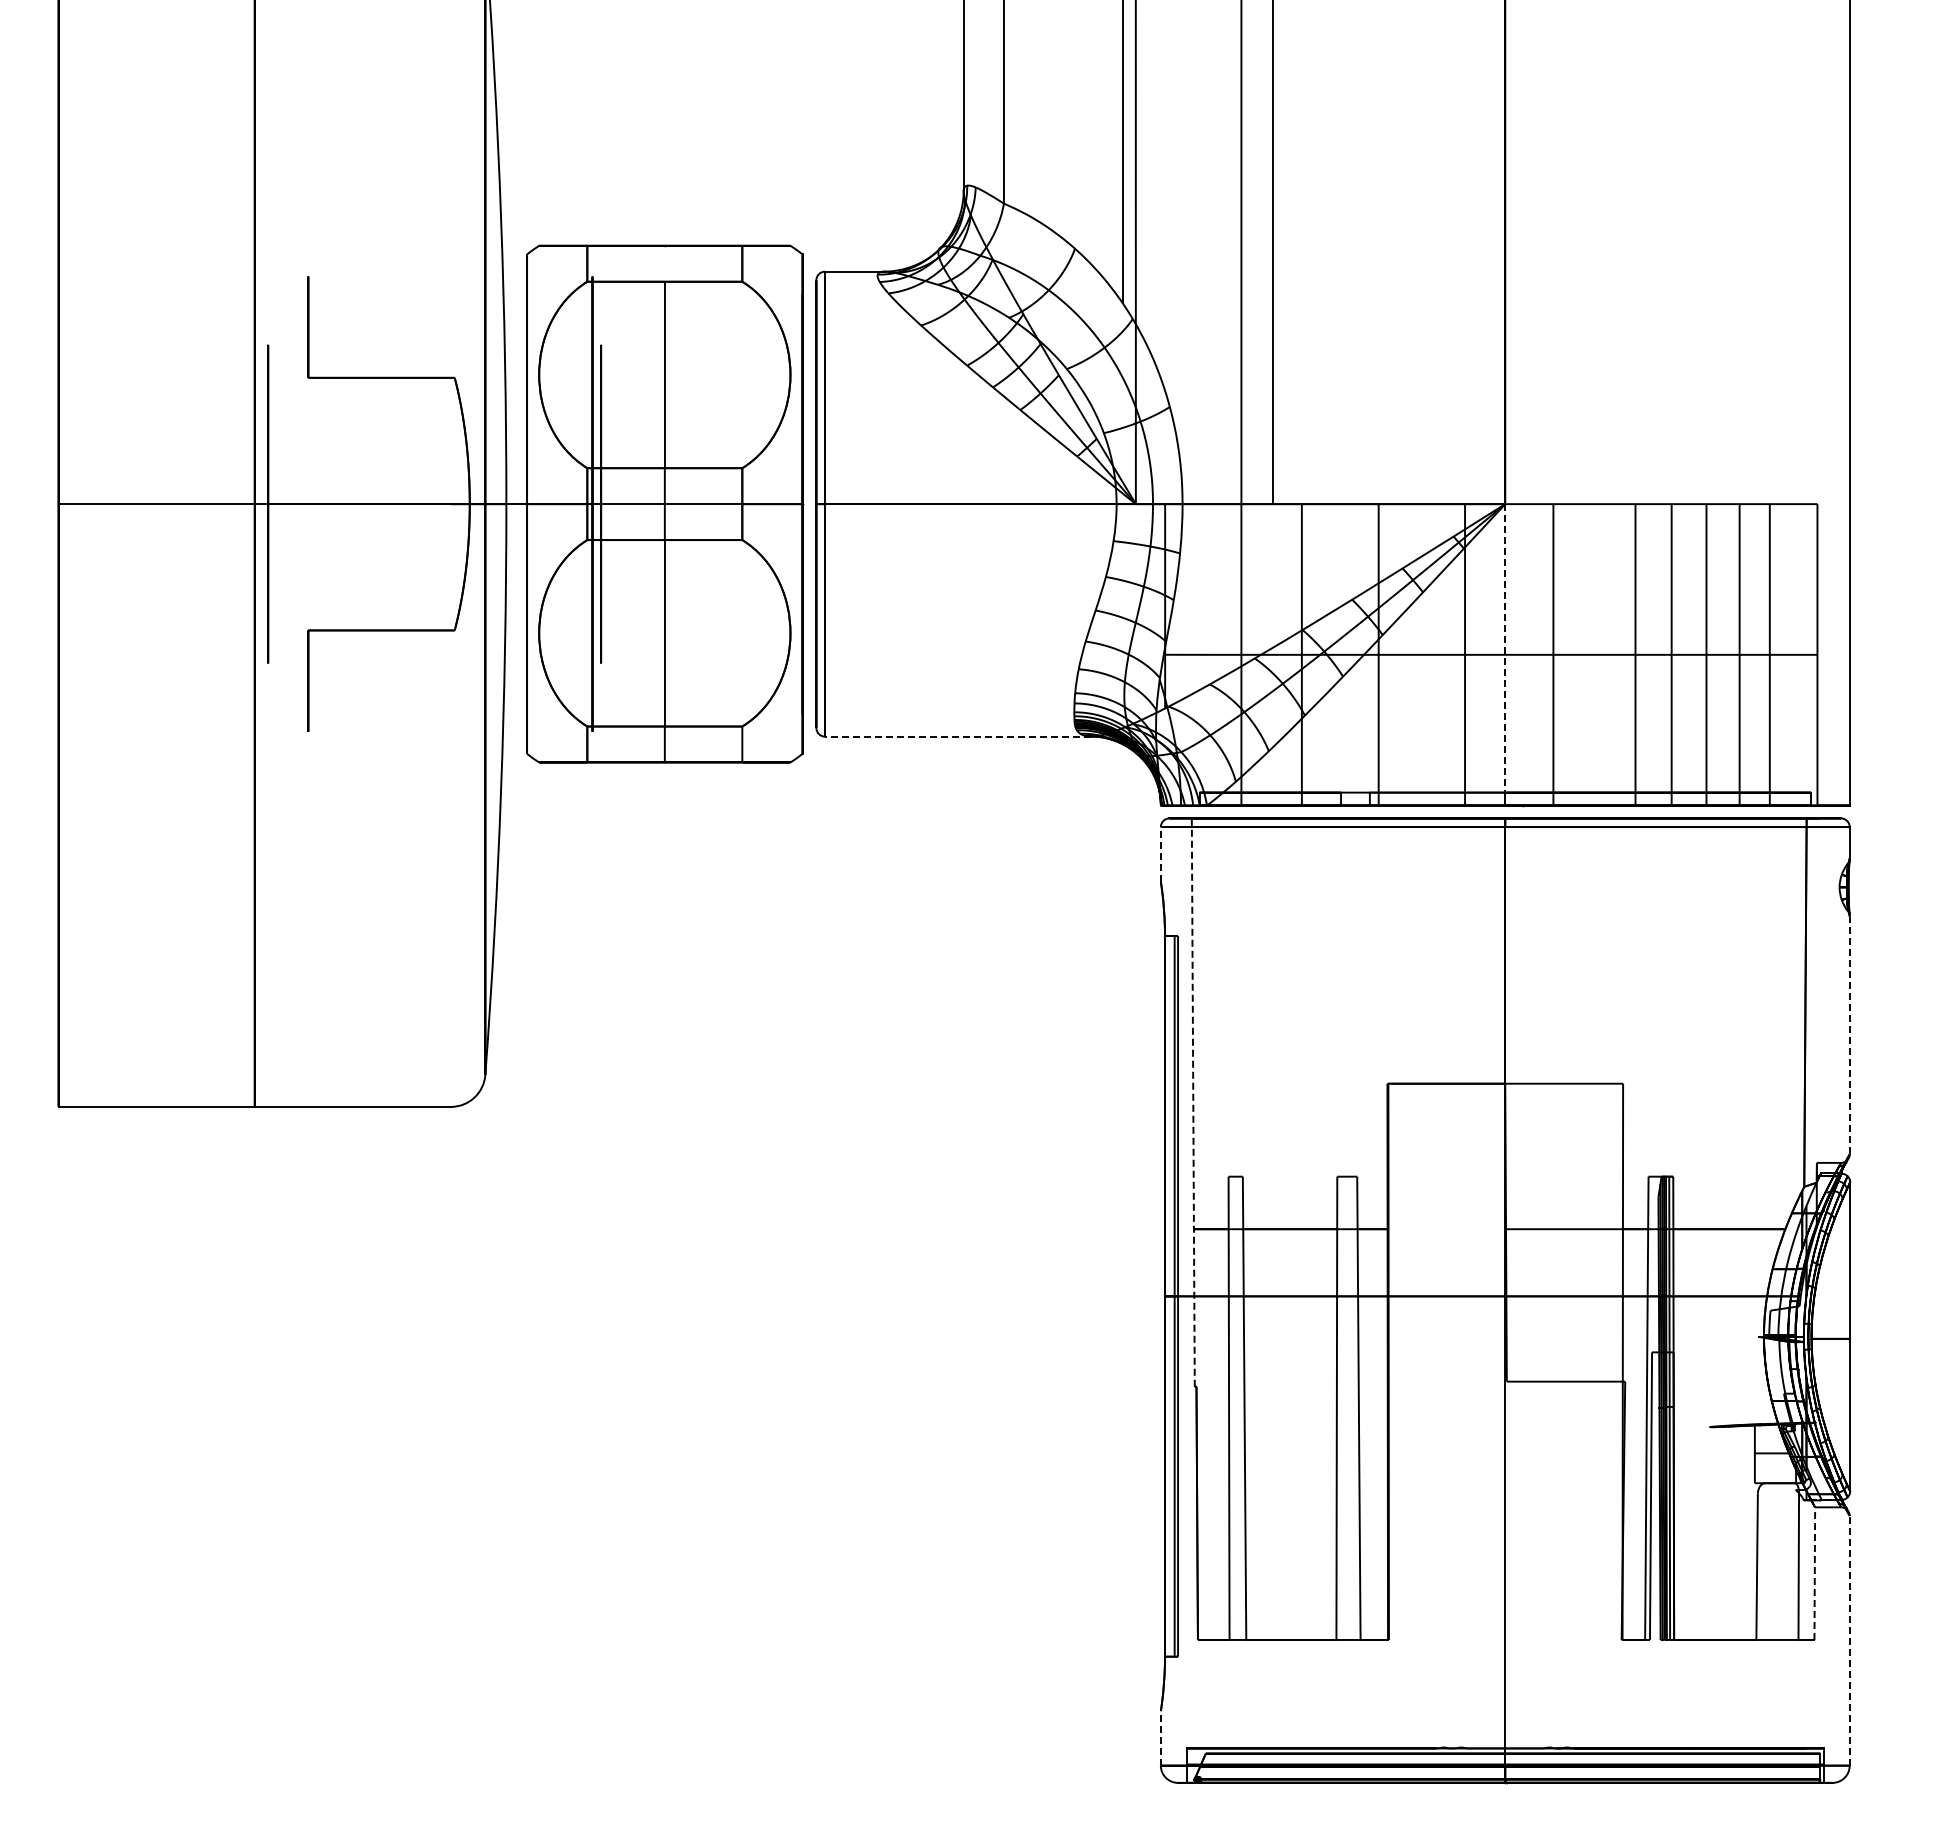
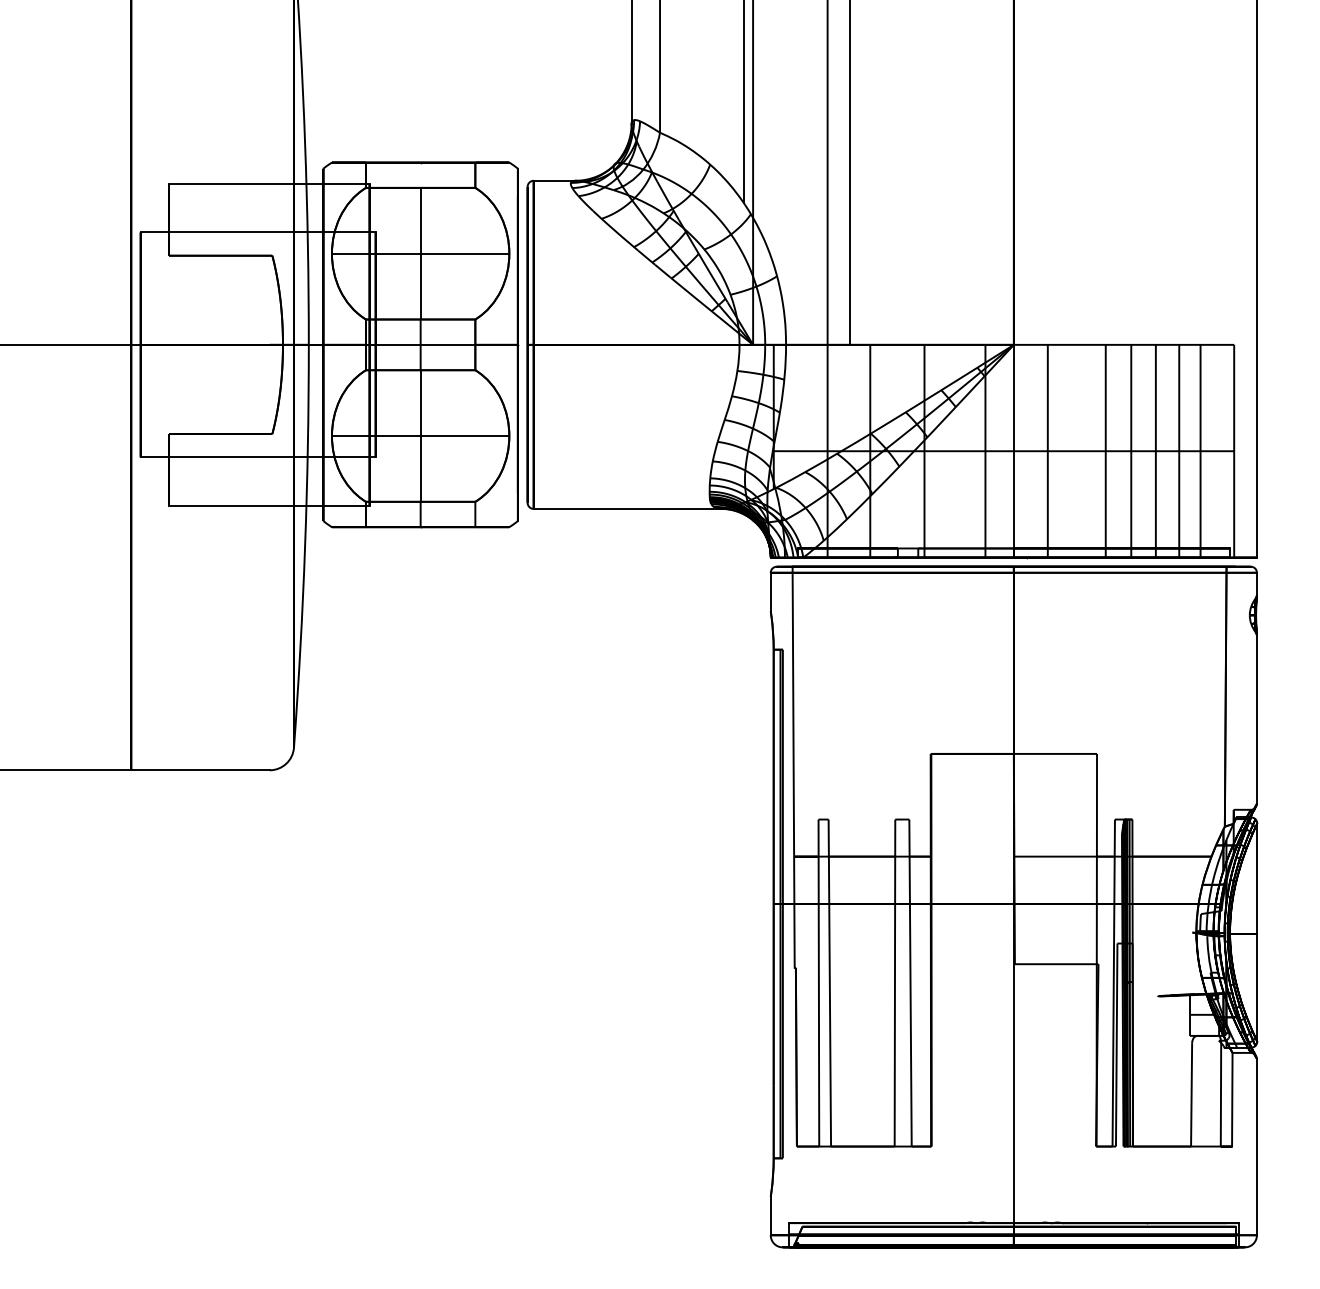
line: (450, 276) -> (269, 184), added
line: (434, 344) -> (258, 232), added
line: (664, 374) -> (420, 253), added
line: (664, 633) -> (420, 436), added
line: (1505, 654) -> (1014, 450), dashed -> solid
line: (434, 663) -> (258, 457), added
line: (450, 731) -> (269, 505), added
line: (957, 736) -> (627, 508), dashed -> solid
line: (1160, 853) -> (770, 591), dashed -> solid
line: (1849, 1035) -> (1256, 719), dashed -> solid
line: (1193, 1102) -> (793, 767), dashed -> solid
line: (1814, 1573) -> (1232, 1099), dashed -> solid
line: (1849, 1640) -> (1256, 1146), dashed -> solid
line: (1160, 1737) -> (770, 1215), dashed -> solid

